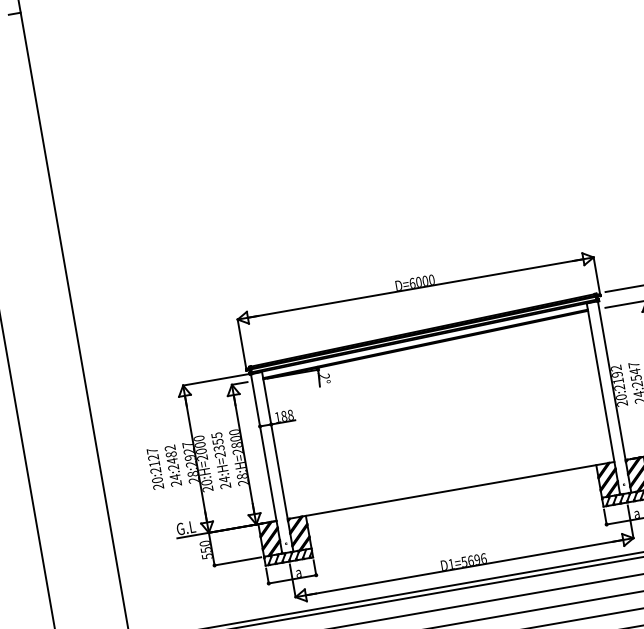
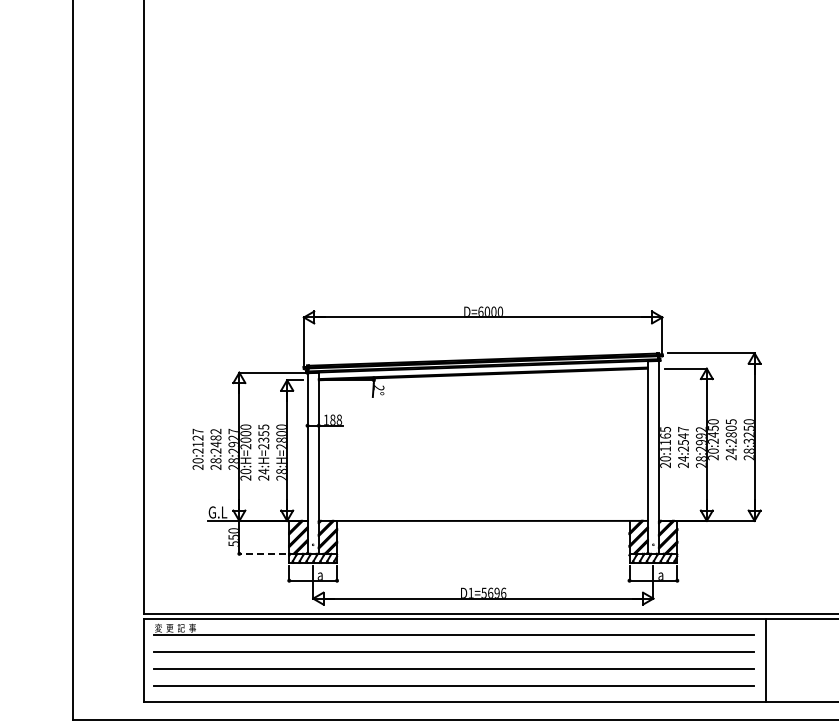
text: (617, 377) -> (665, 438), 20:2192 -> 20:1165
text: (174, 476) -> (215, 460), 24:2482 -> 28:2482
line: (237, 561) -> (262, 553), solid -> dashed

